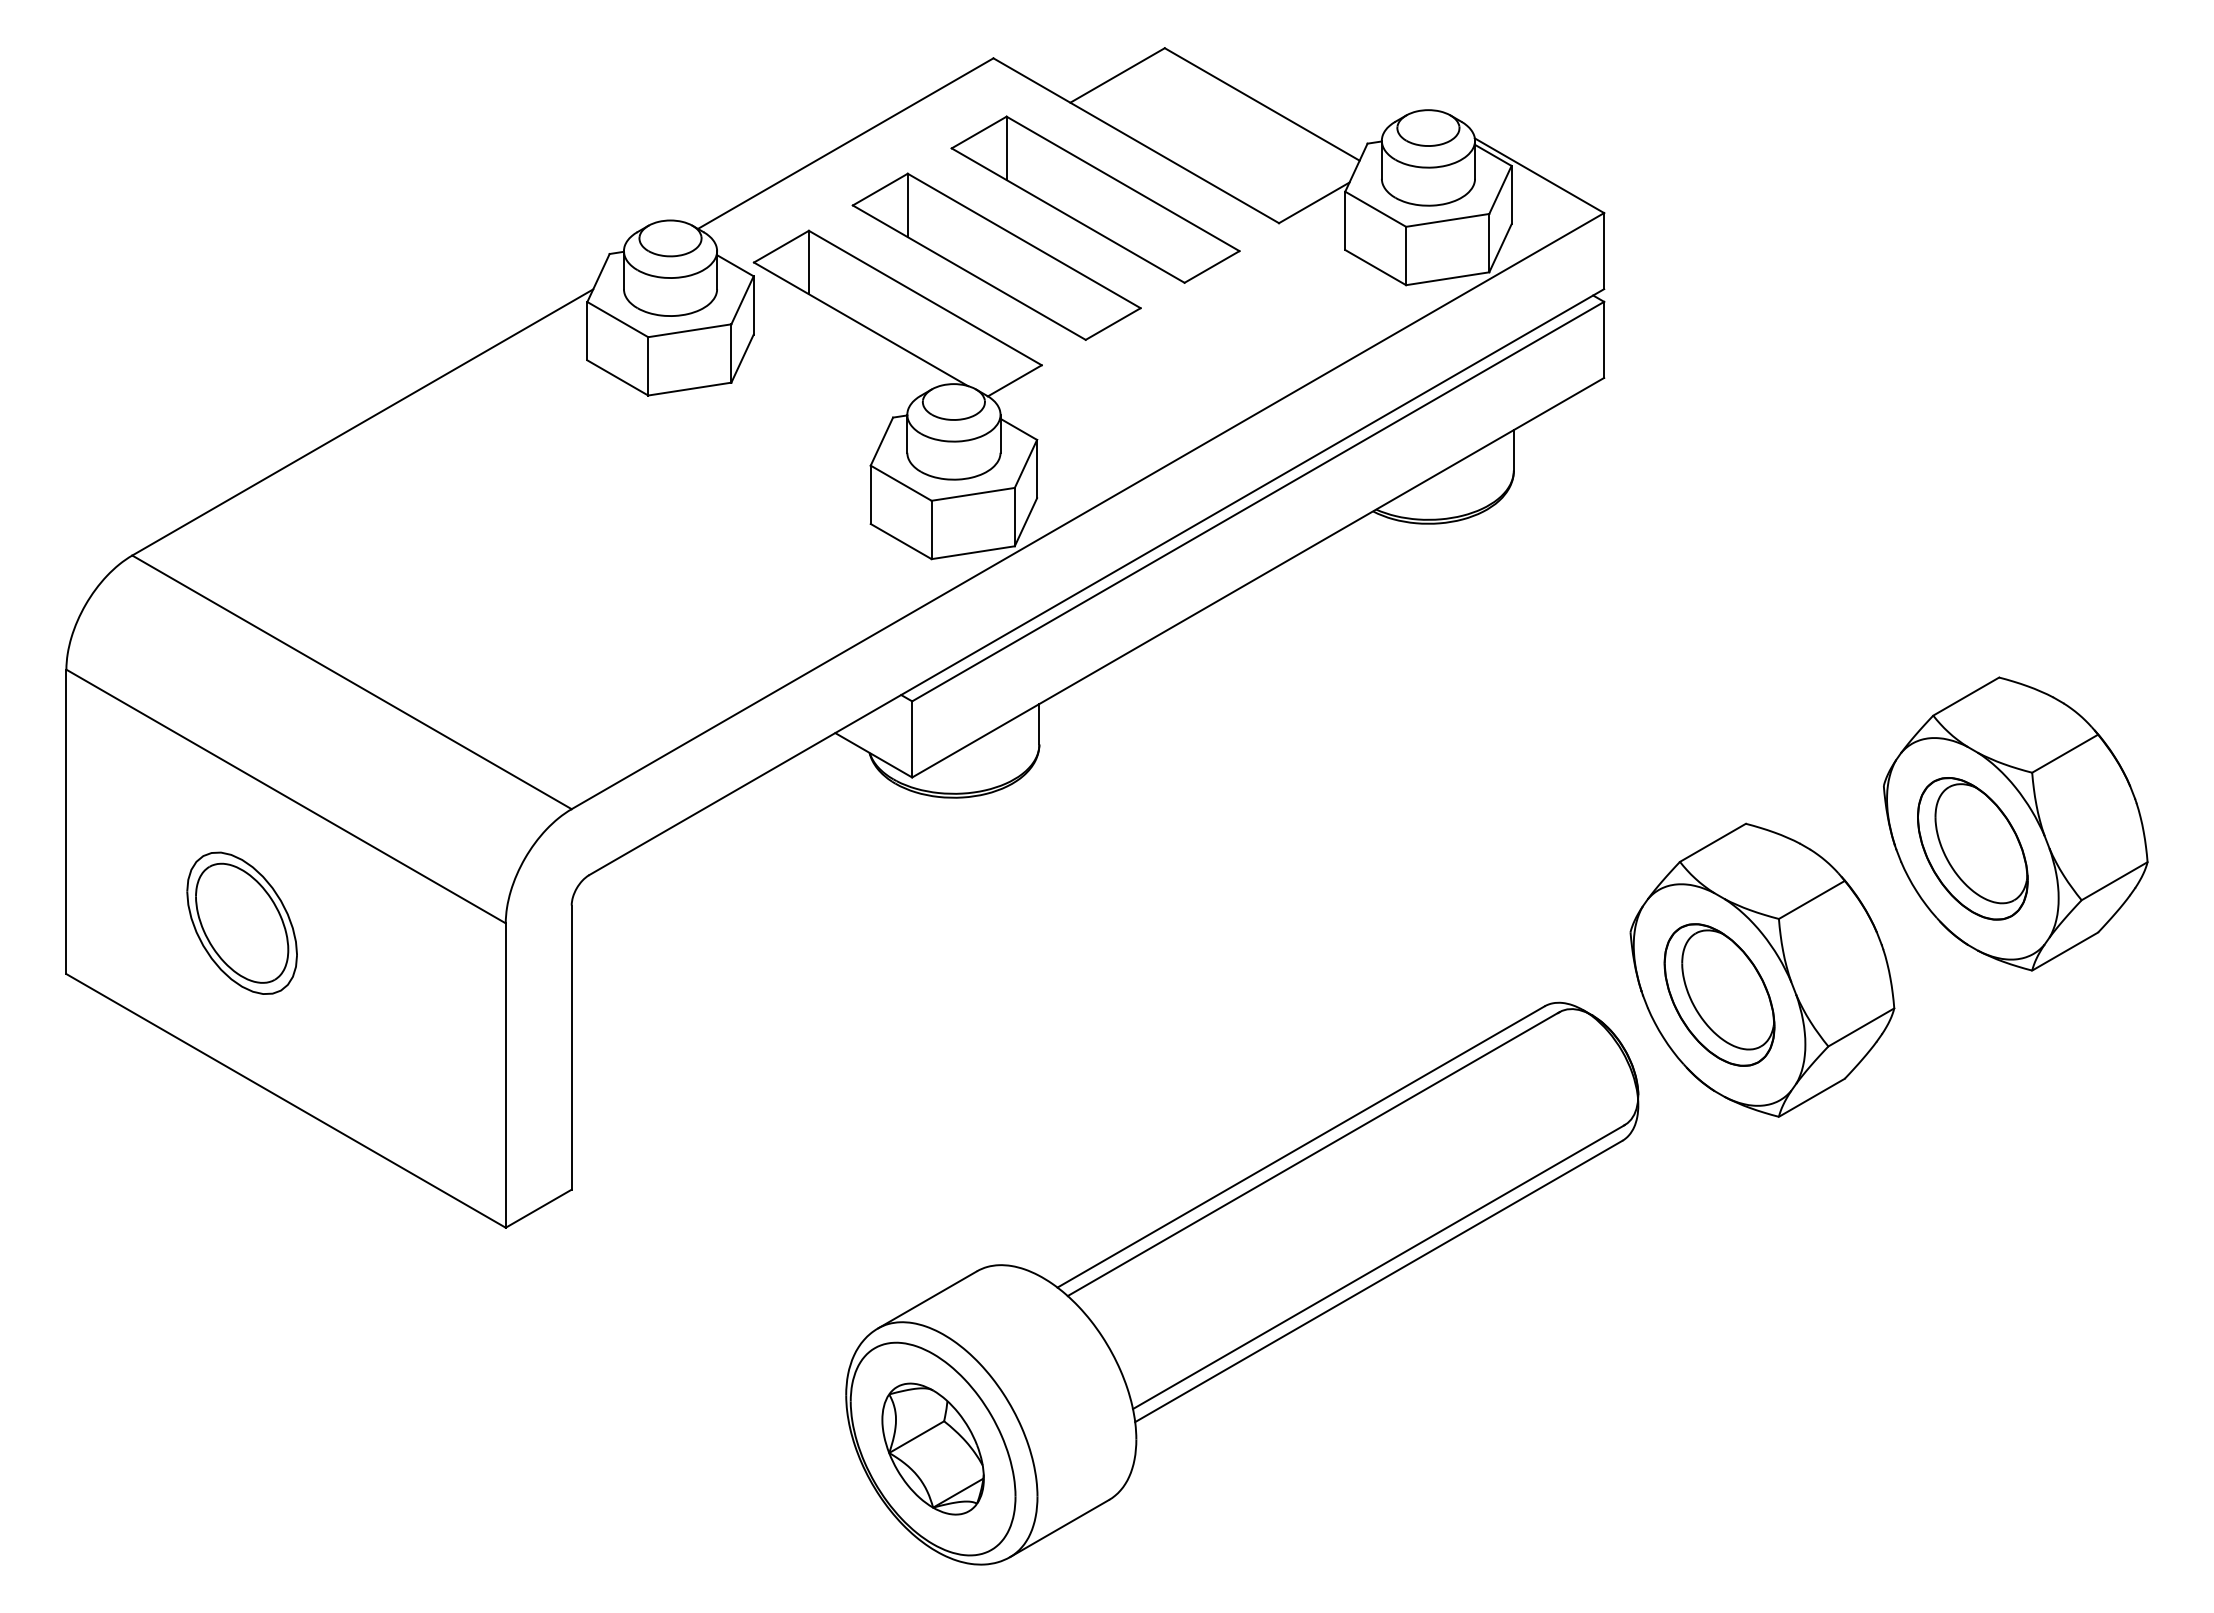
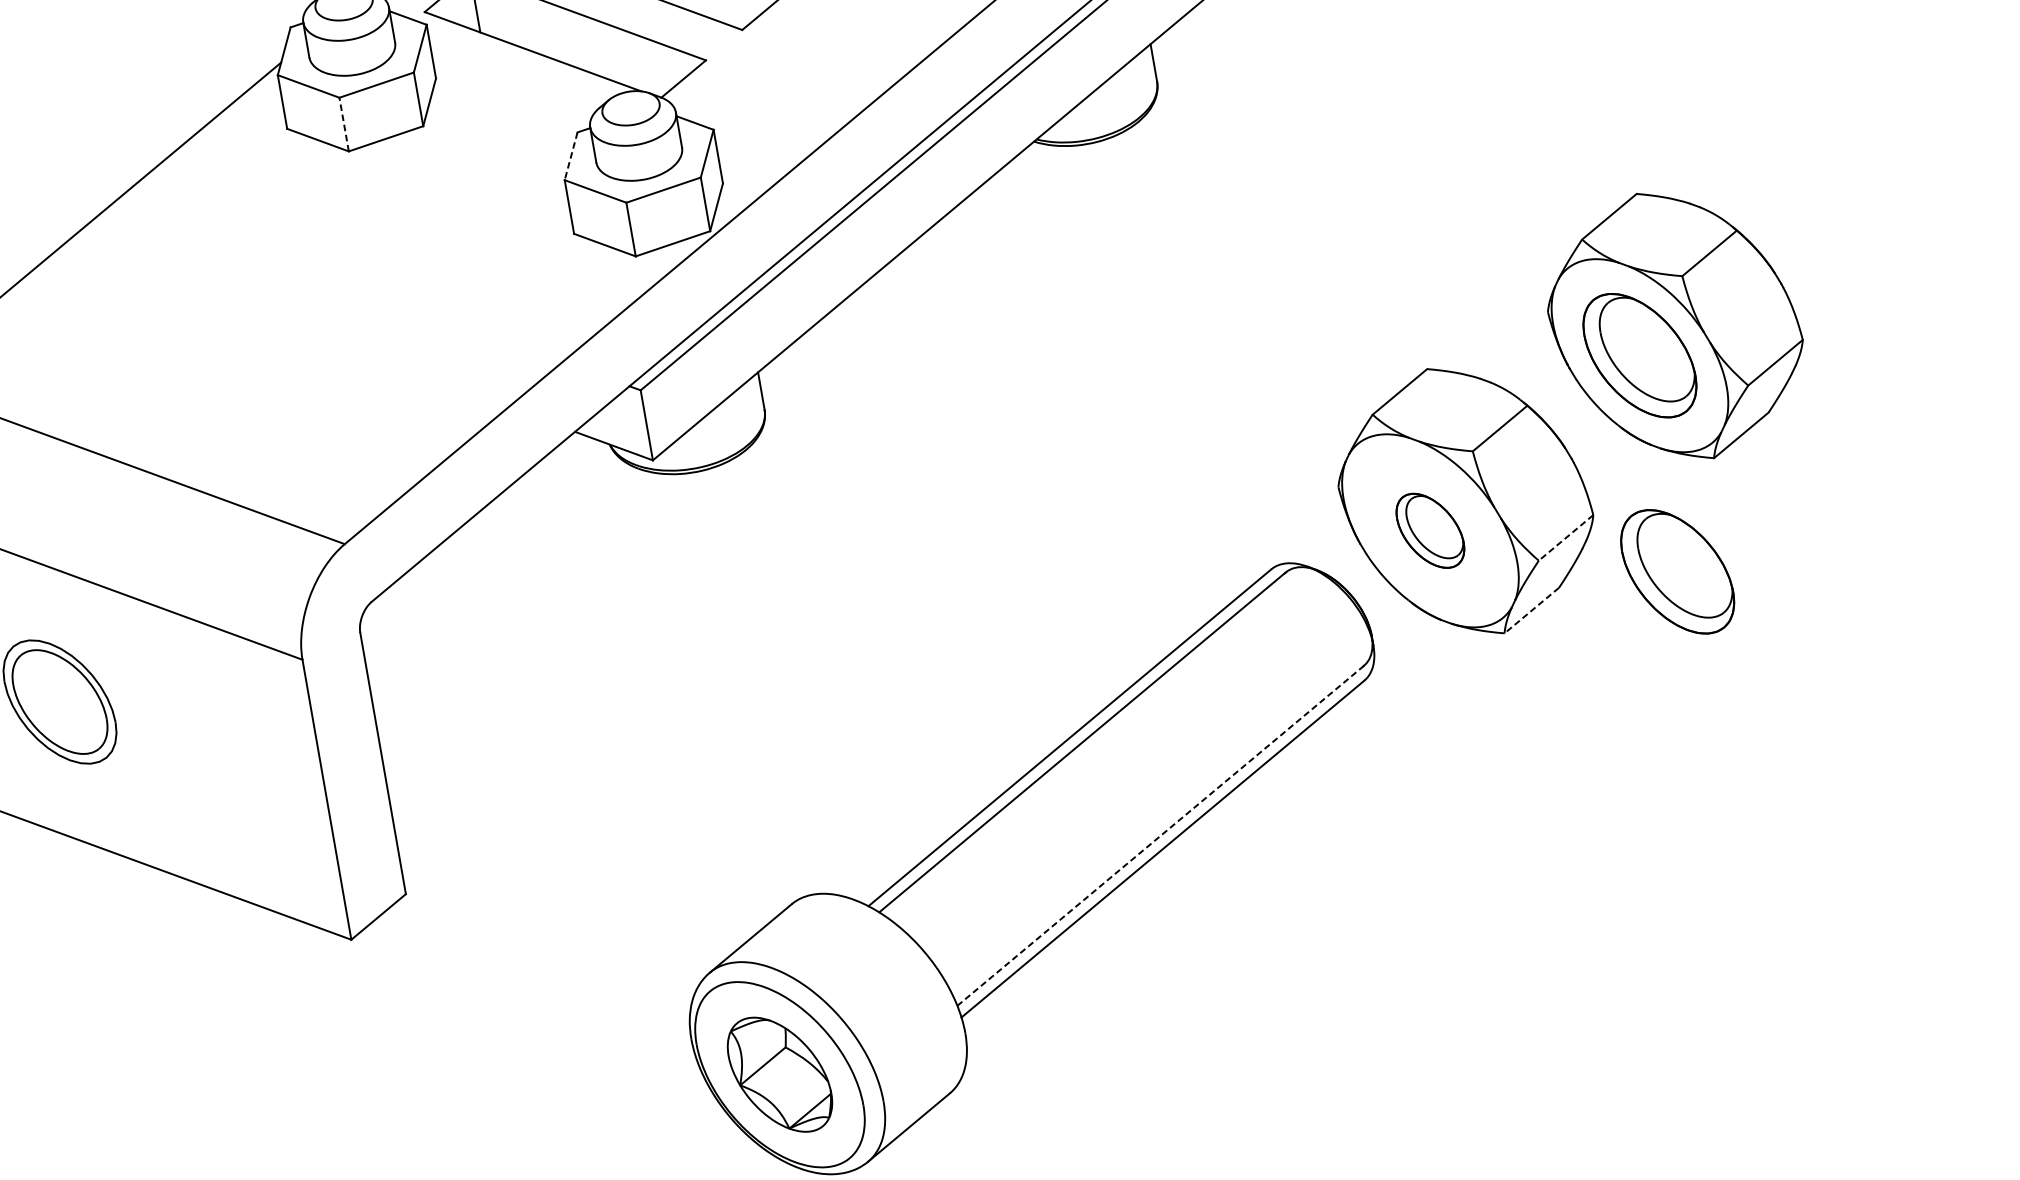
line: (648, 365) -> (344, 123), solid -> dashed
line: (881, 442) -> (570, 157), solid -> dashed
part: (1719, 994) -> (1430, 530), size x0.6
line: (1860, 1027) -> (1565, 538), solid -> dashed
part: (1972, 1083) -> (1677, 571), added
line: (1811, 1098) -> (1531, 611), solid -> dashed
line: (1378, 1267) -> (1160, 836), solid -> dashed

